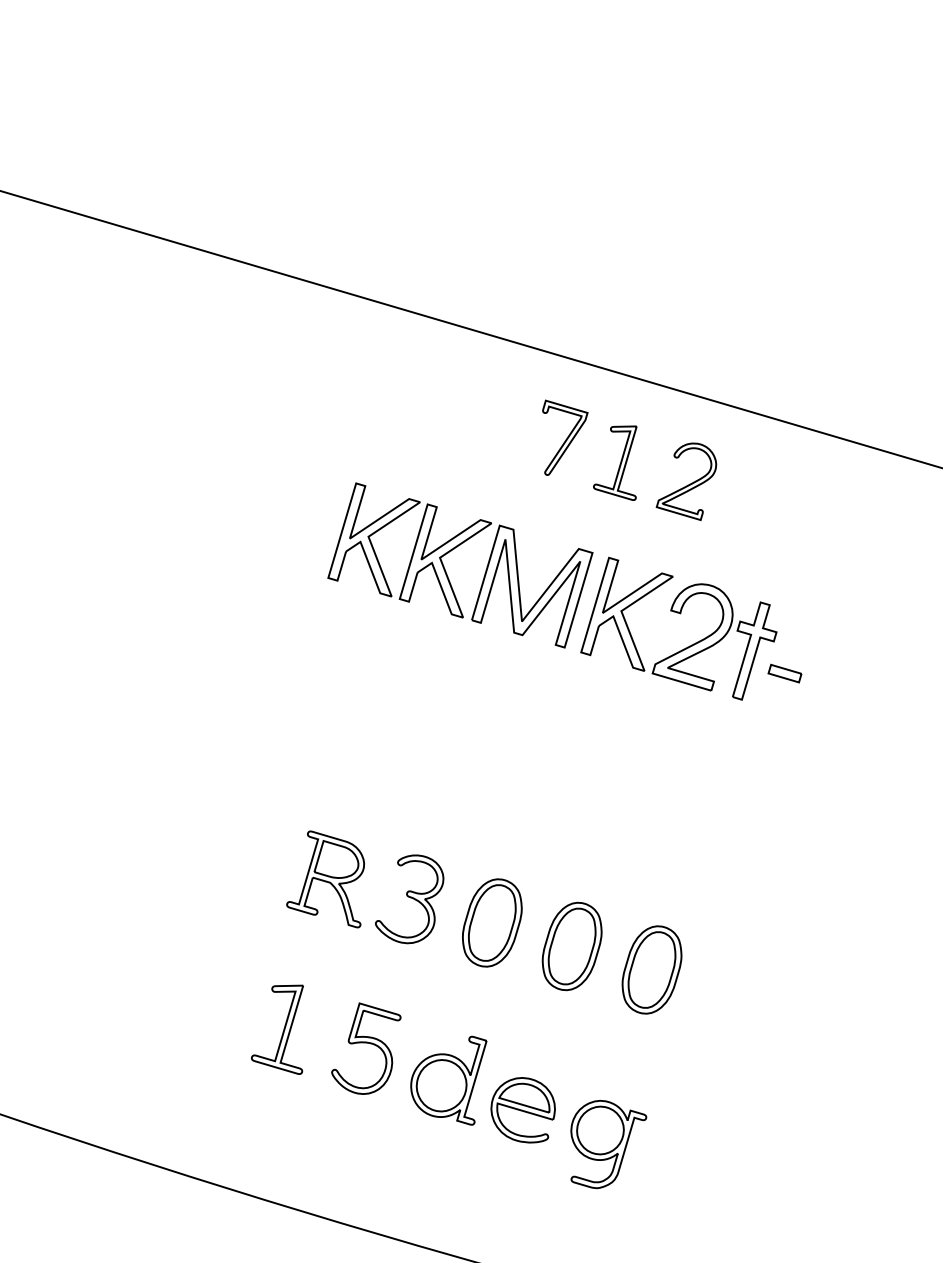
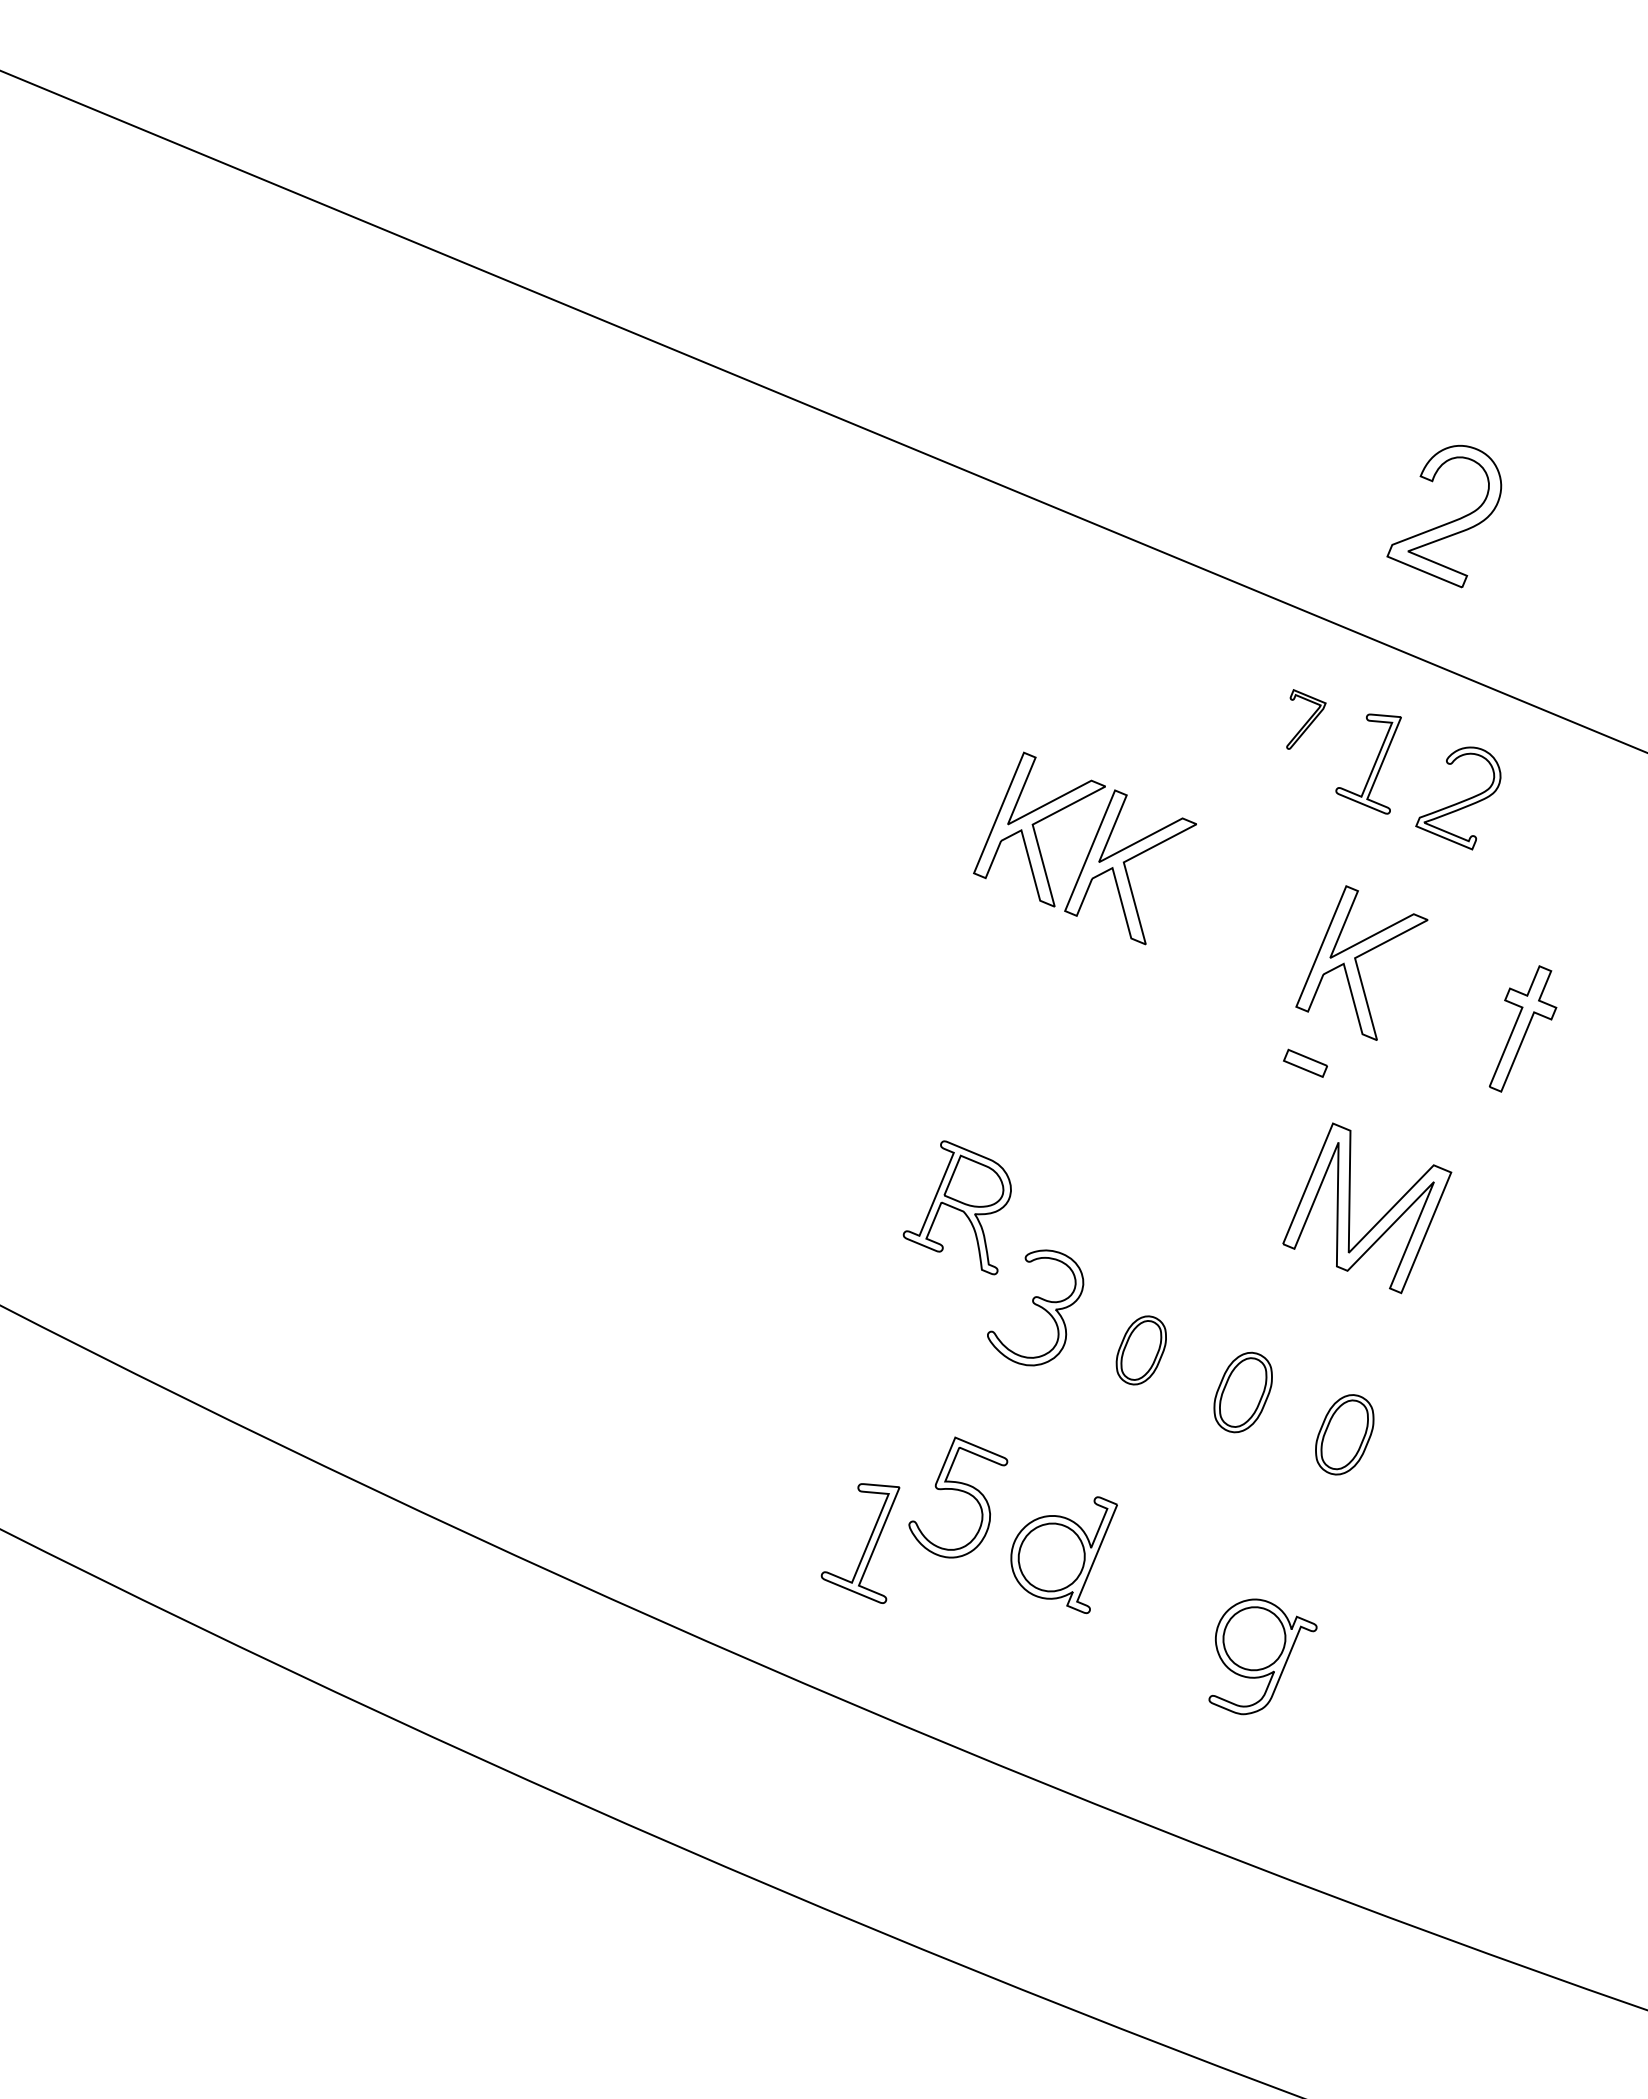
part: (565, 435) -> (1306, 719), size x0.6
part: (542, 594) -> (1379, 1219), moved
part: (695, 643) -> (1447, 522), moved
part: (784, 672) -> (1305, 1062), moved
part: (324, 880) -> (956, 1207), moved
part: (492, 923) -> (1141, 1350), size x0.6
part: (572, 946) -> (1243, 1392), size x0.7
part: (651, 969) -> (1344, 1434), size x0.7
part: (282, 1031) -> (866, 1544), moved
part: (523, 1110) -> (1155, 1601), removed

